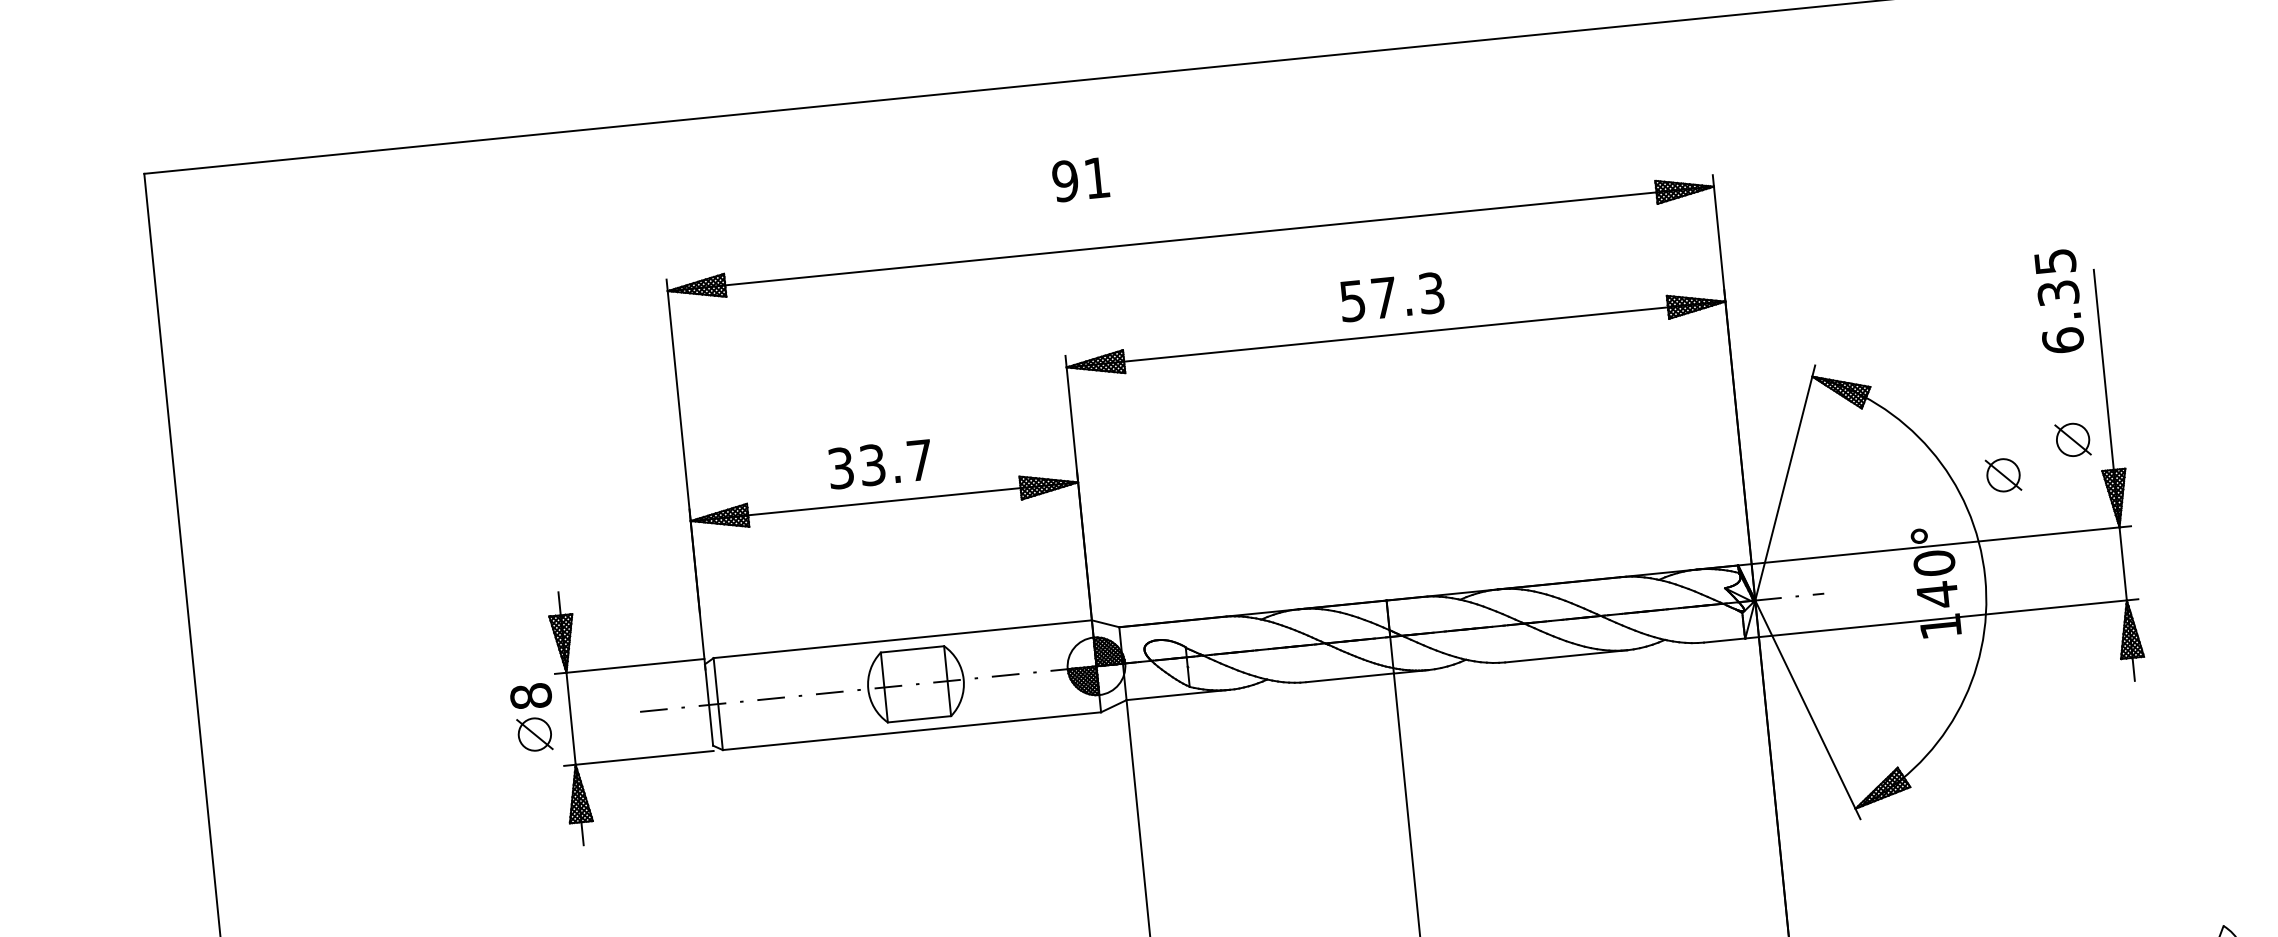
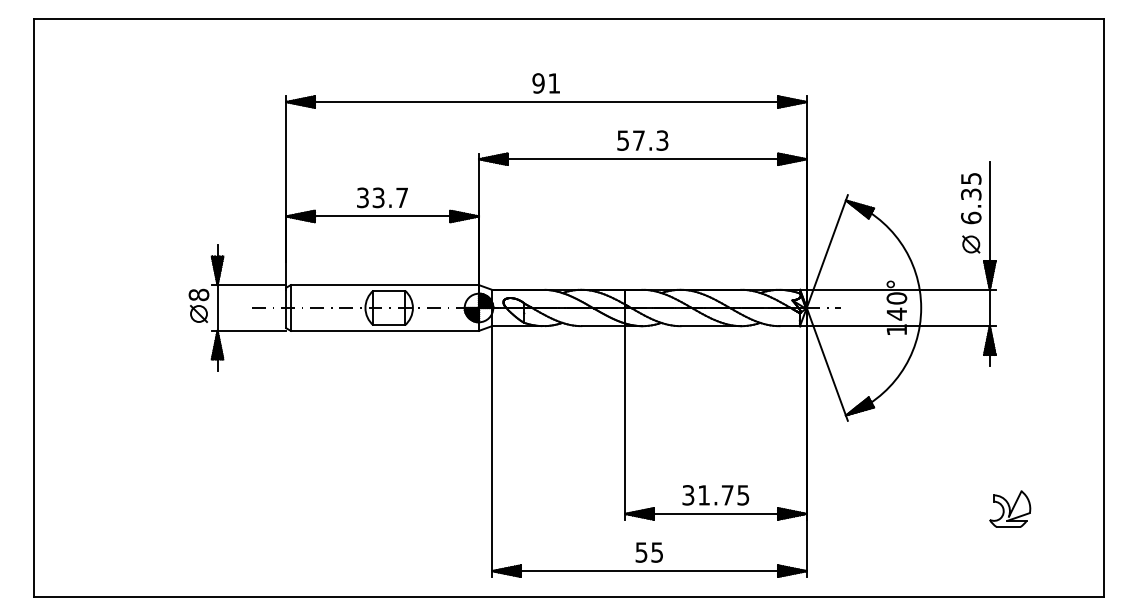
text: (1079, 179) -> (545, 83), moved
text: (2059, 301) -> (971, 198), moved
part: (2004, 475) -> (935, 258), removed

